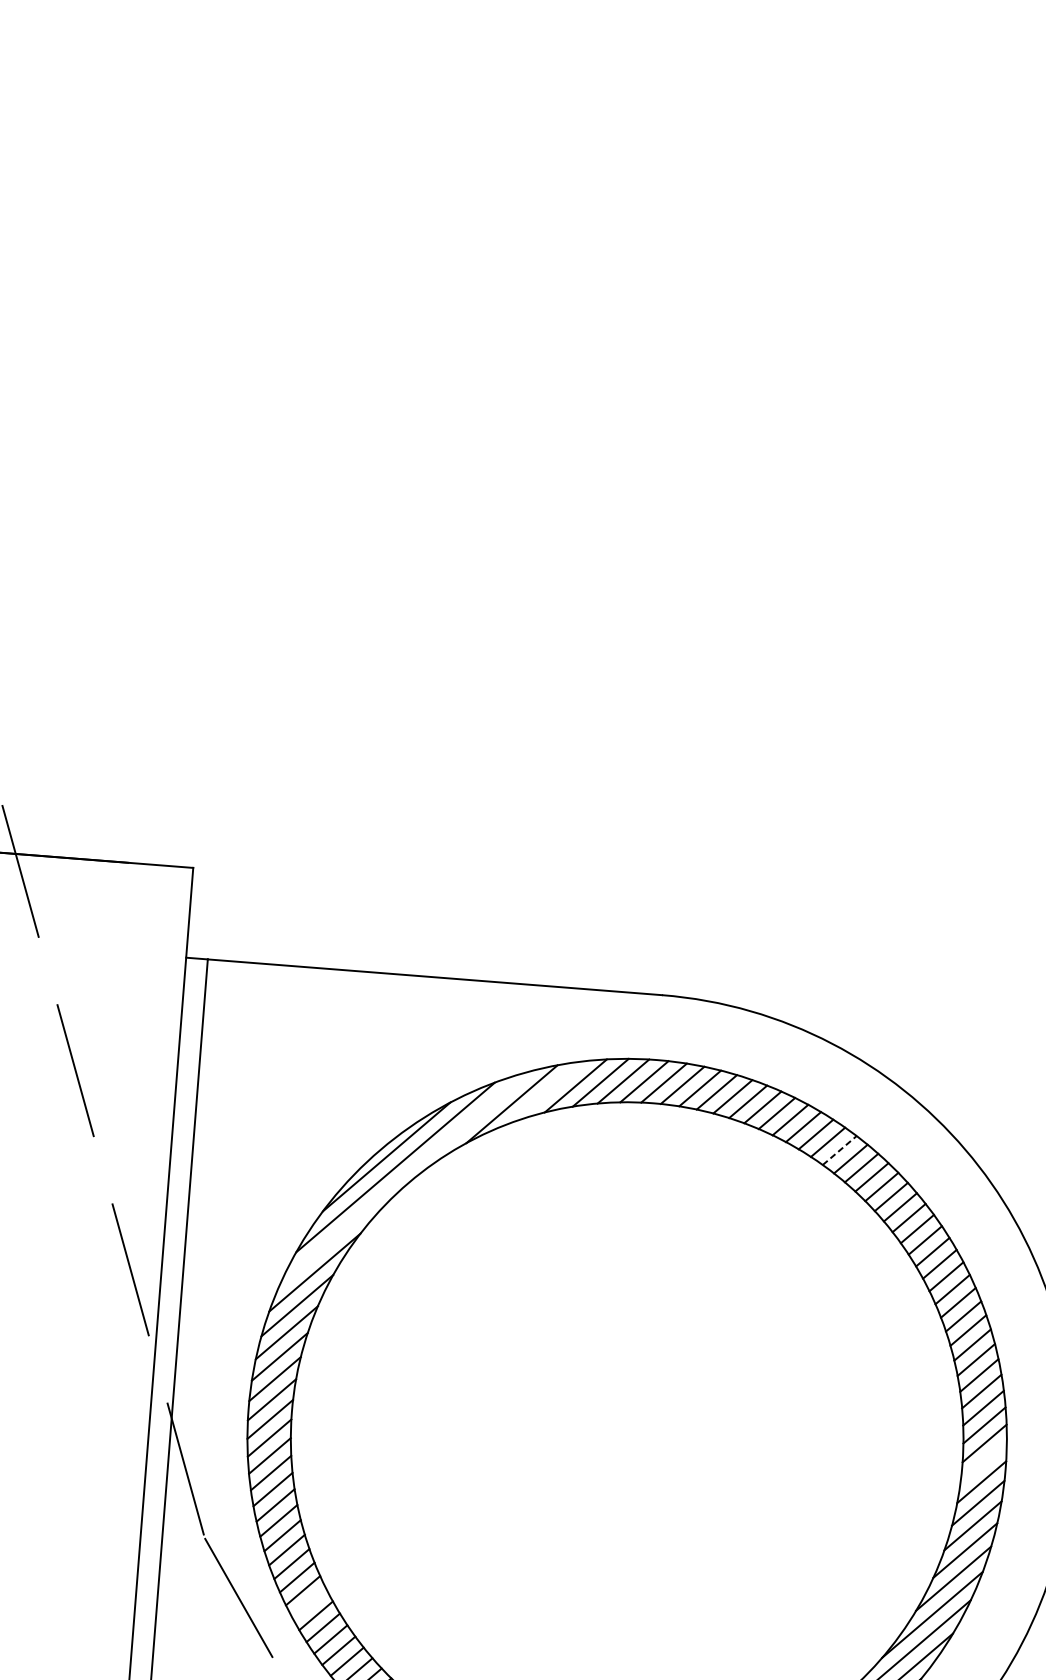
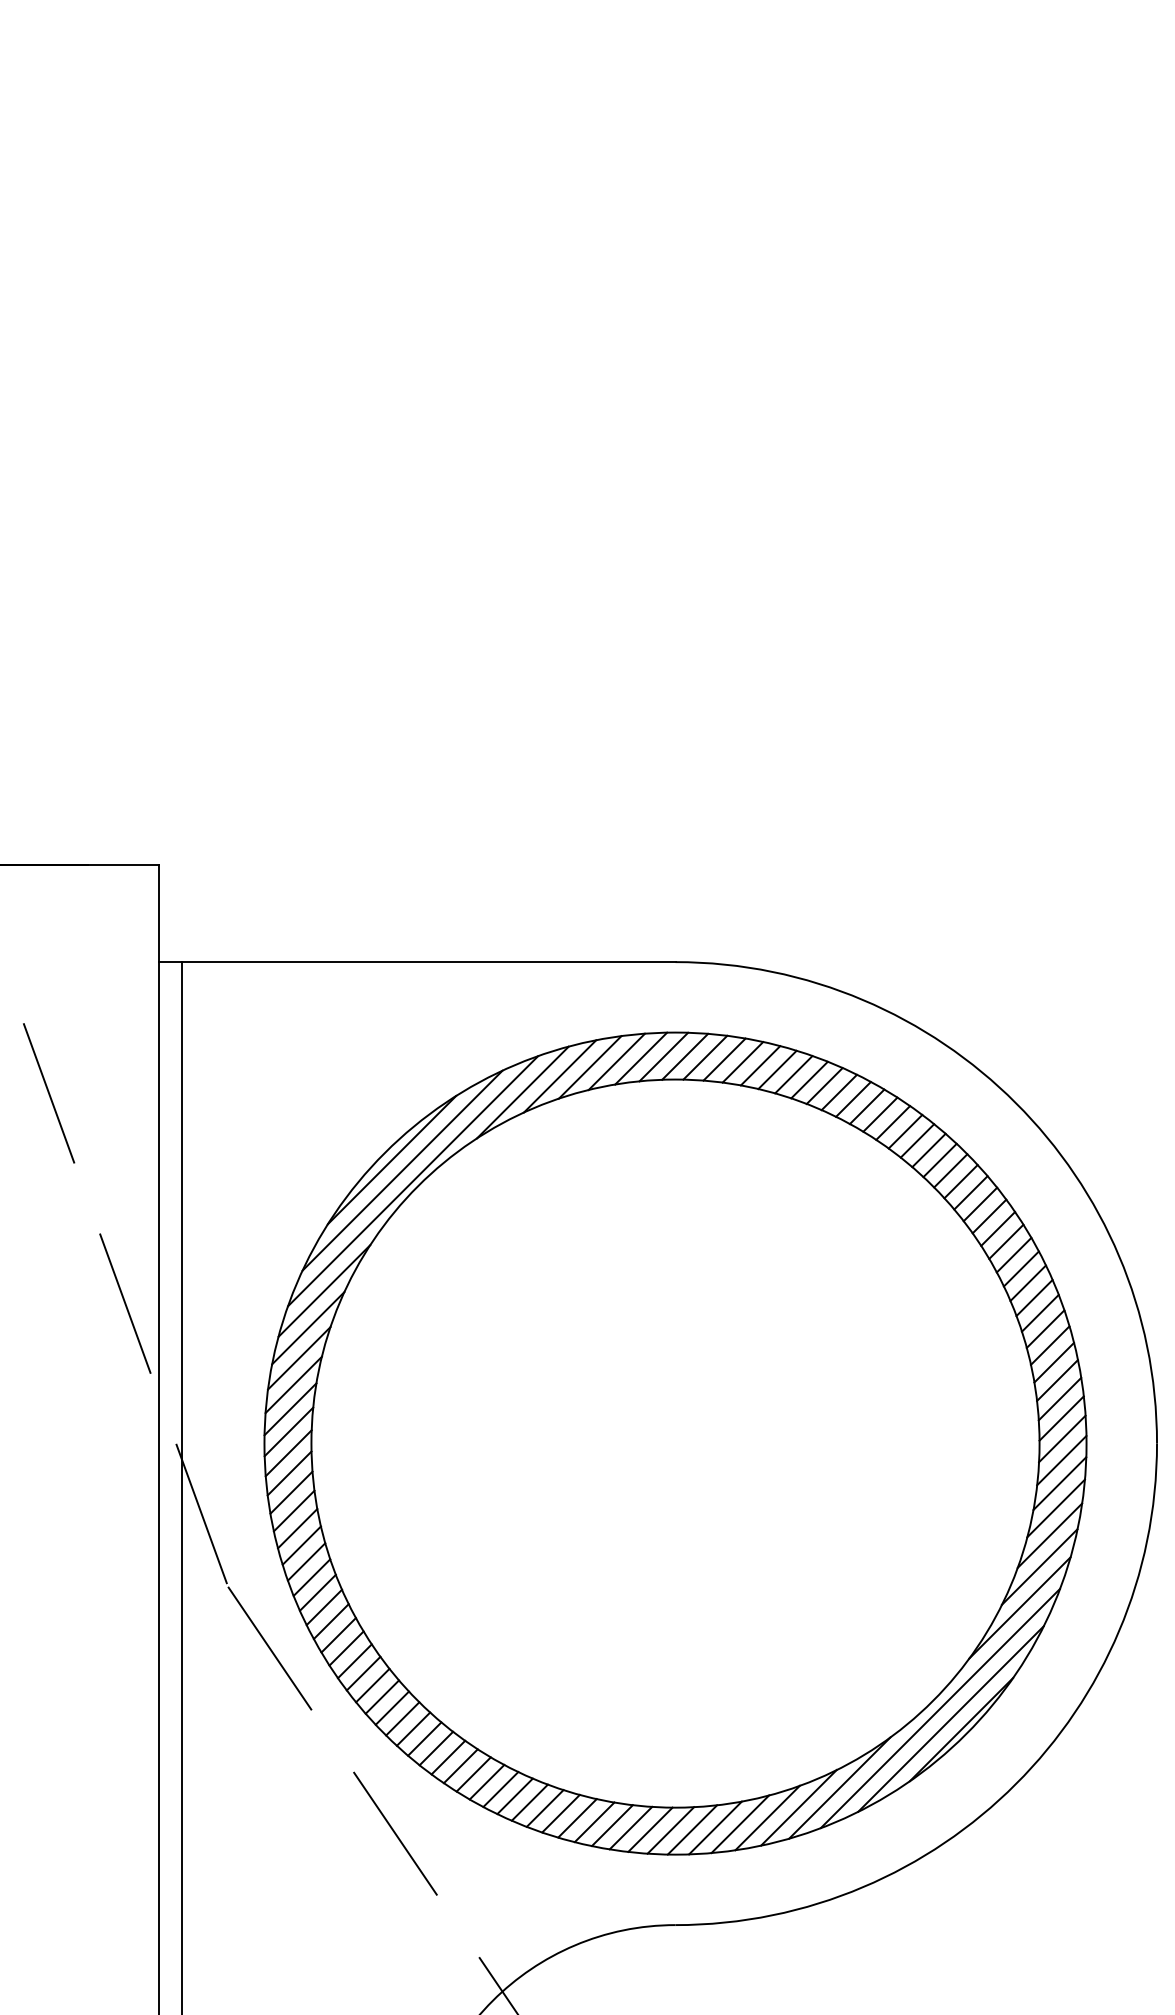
line: (546, 1092) -> (559, 1076), added
line: (839, 1150) -> (880, 1114), dashed -> solid
line: (404, 1178) -> (413, 1181), added
line: (983, 1461) -> (1062, 1438), added
line: (309, 1603) -> (346, 1648), added

